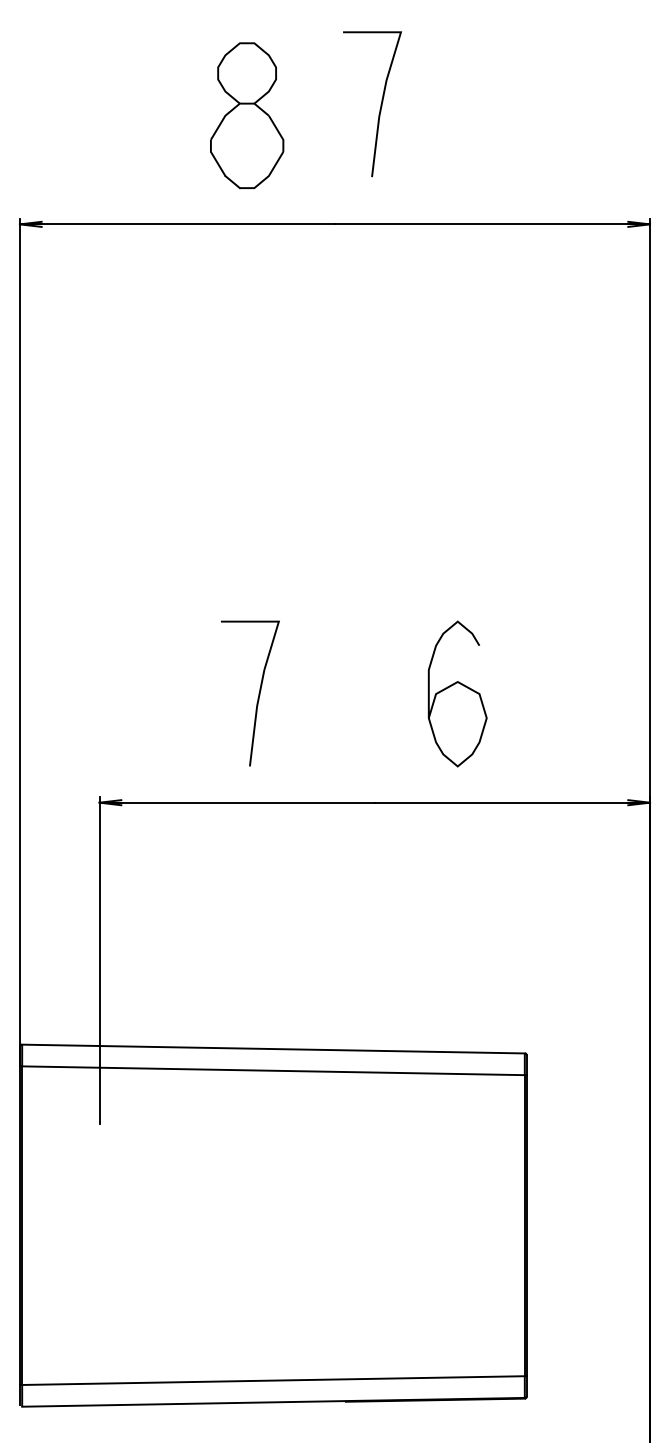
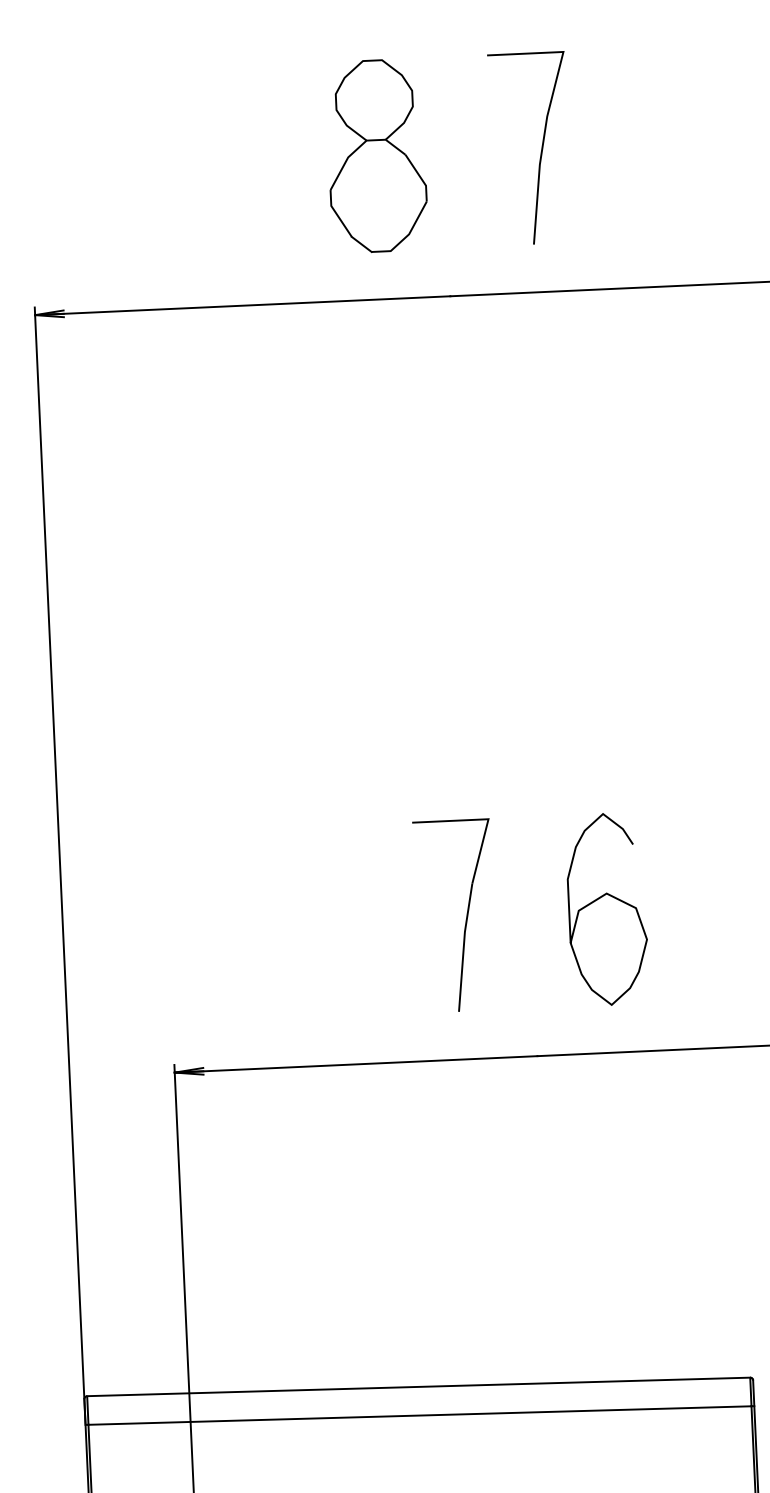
curve: (380, 104) -> (540, 148), moved
part: (247, 115) -> (377, 155), moved
curve: (453, 685) -> (601, 898), moved
part: (258, 693) -> (465, 915), moved

